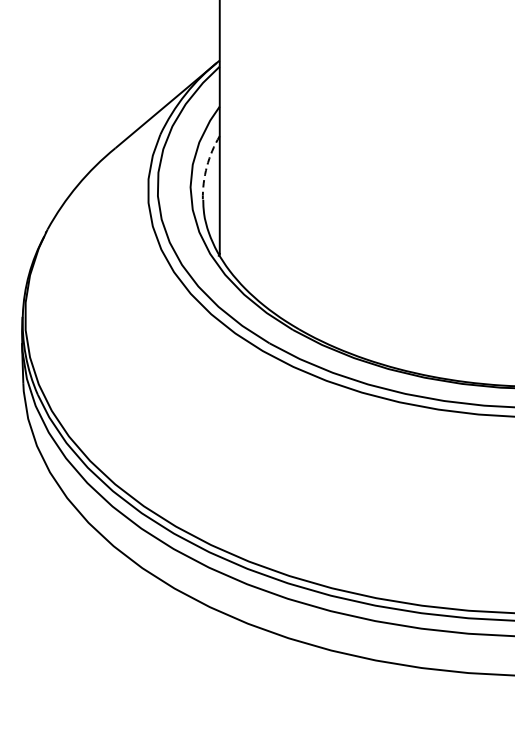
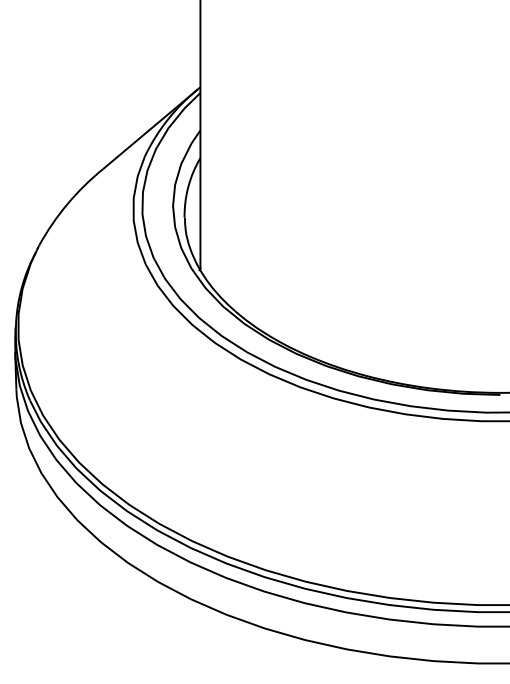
arc: (207, 166) -> (188, 186), dashed -> solid

